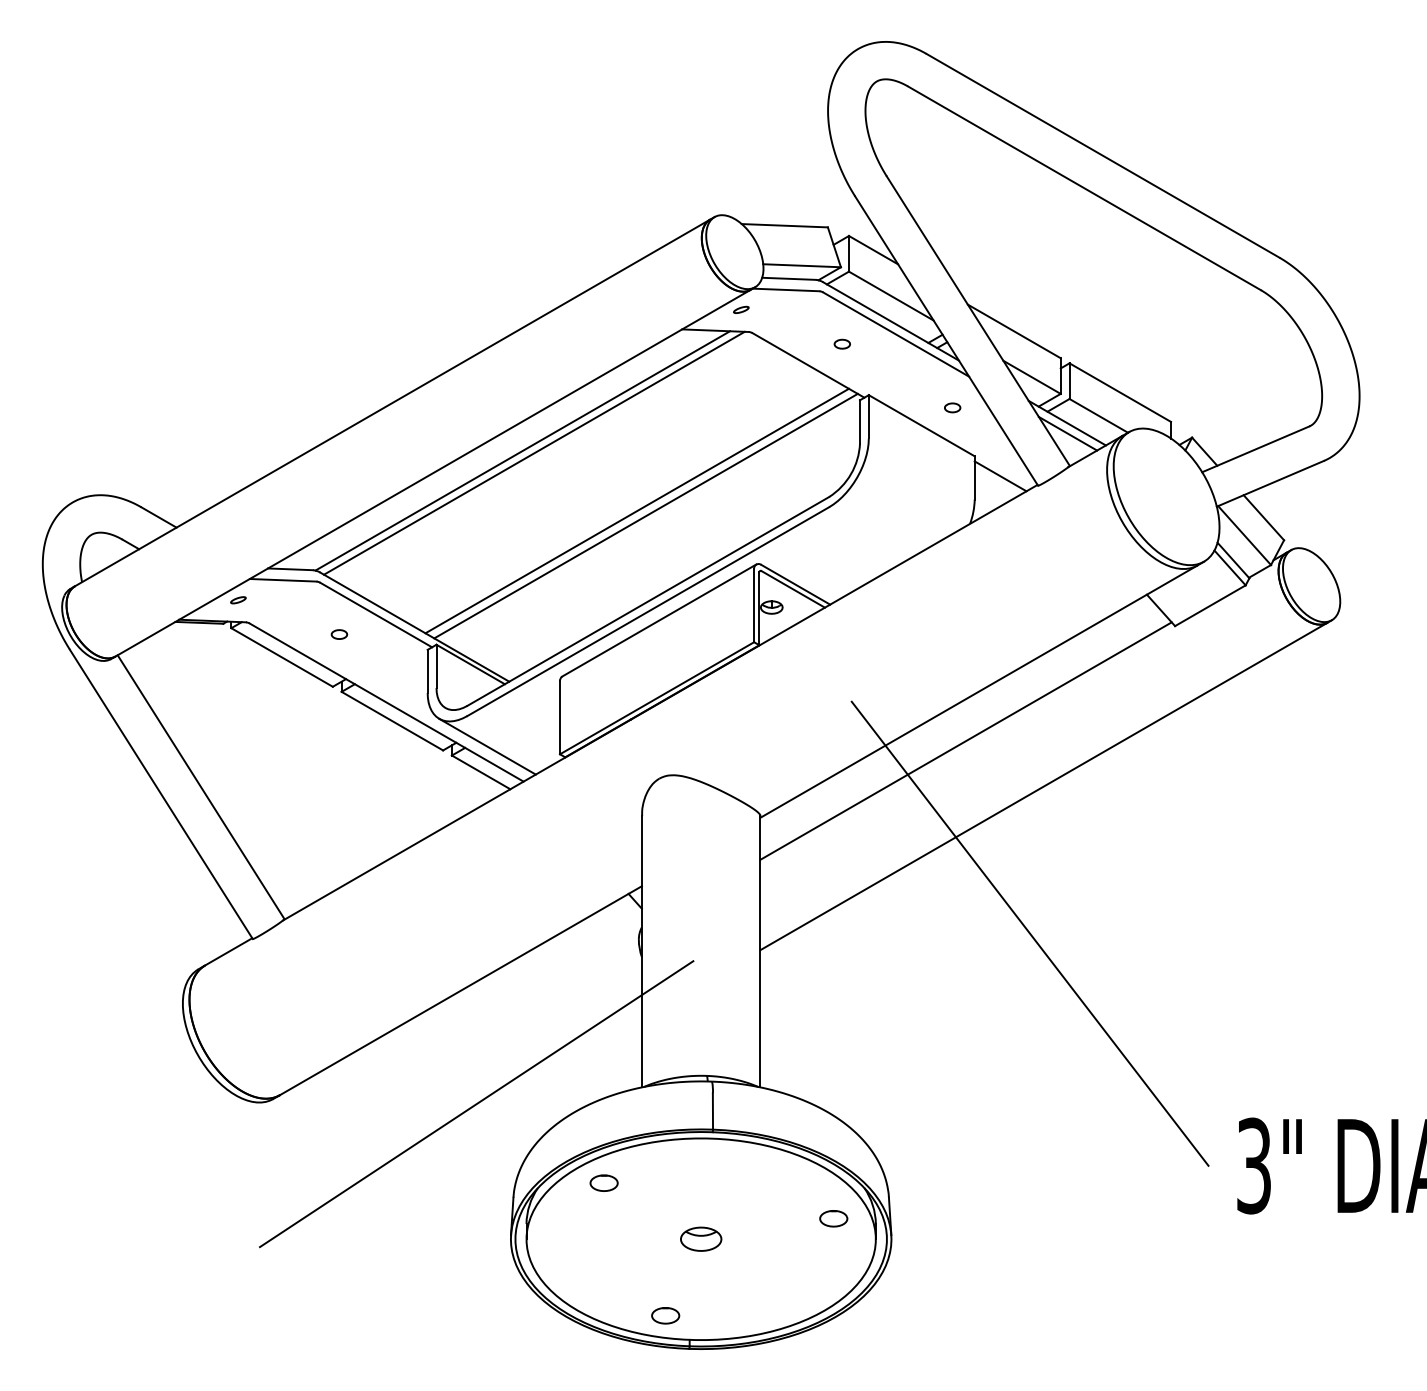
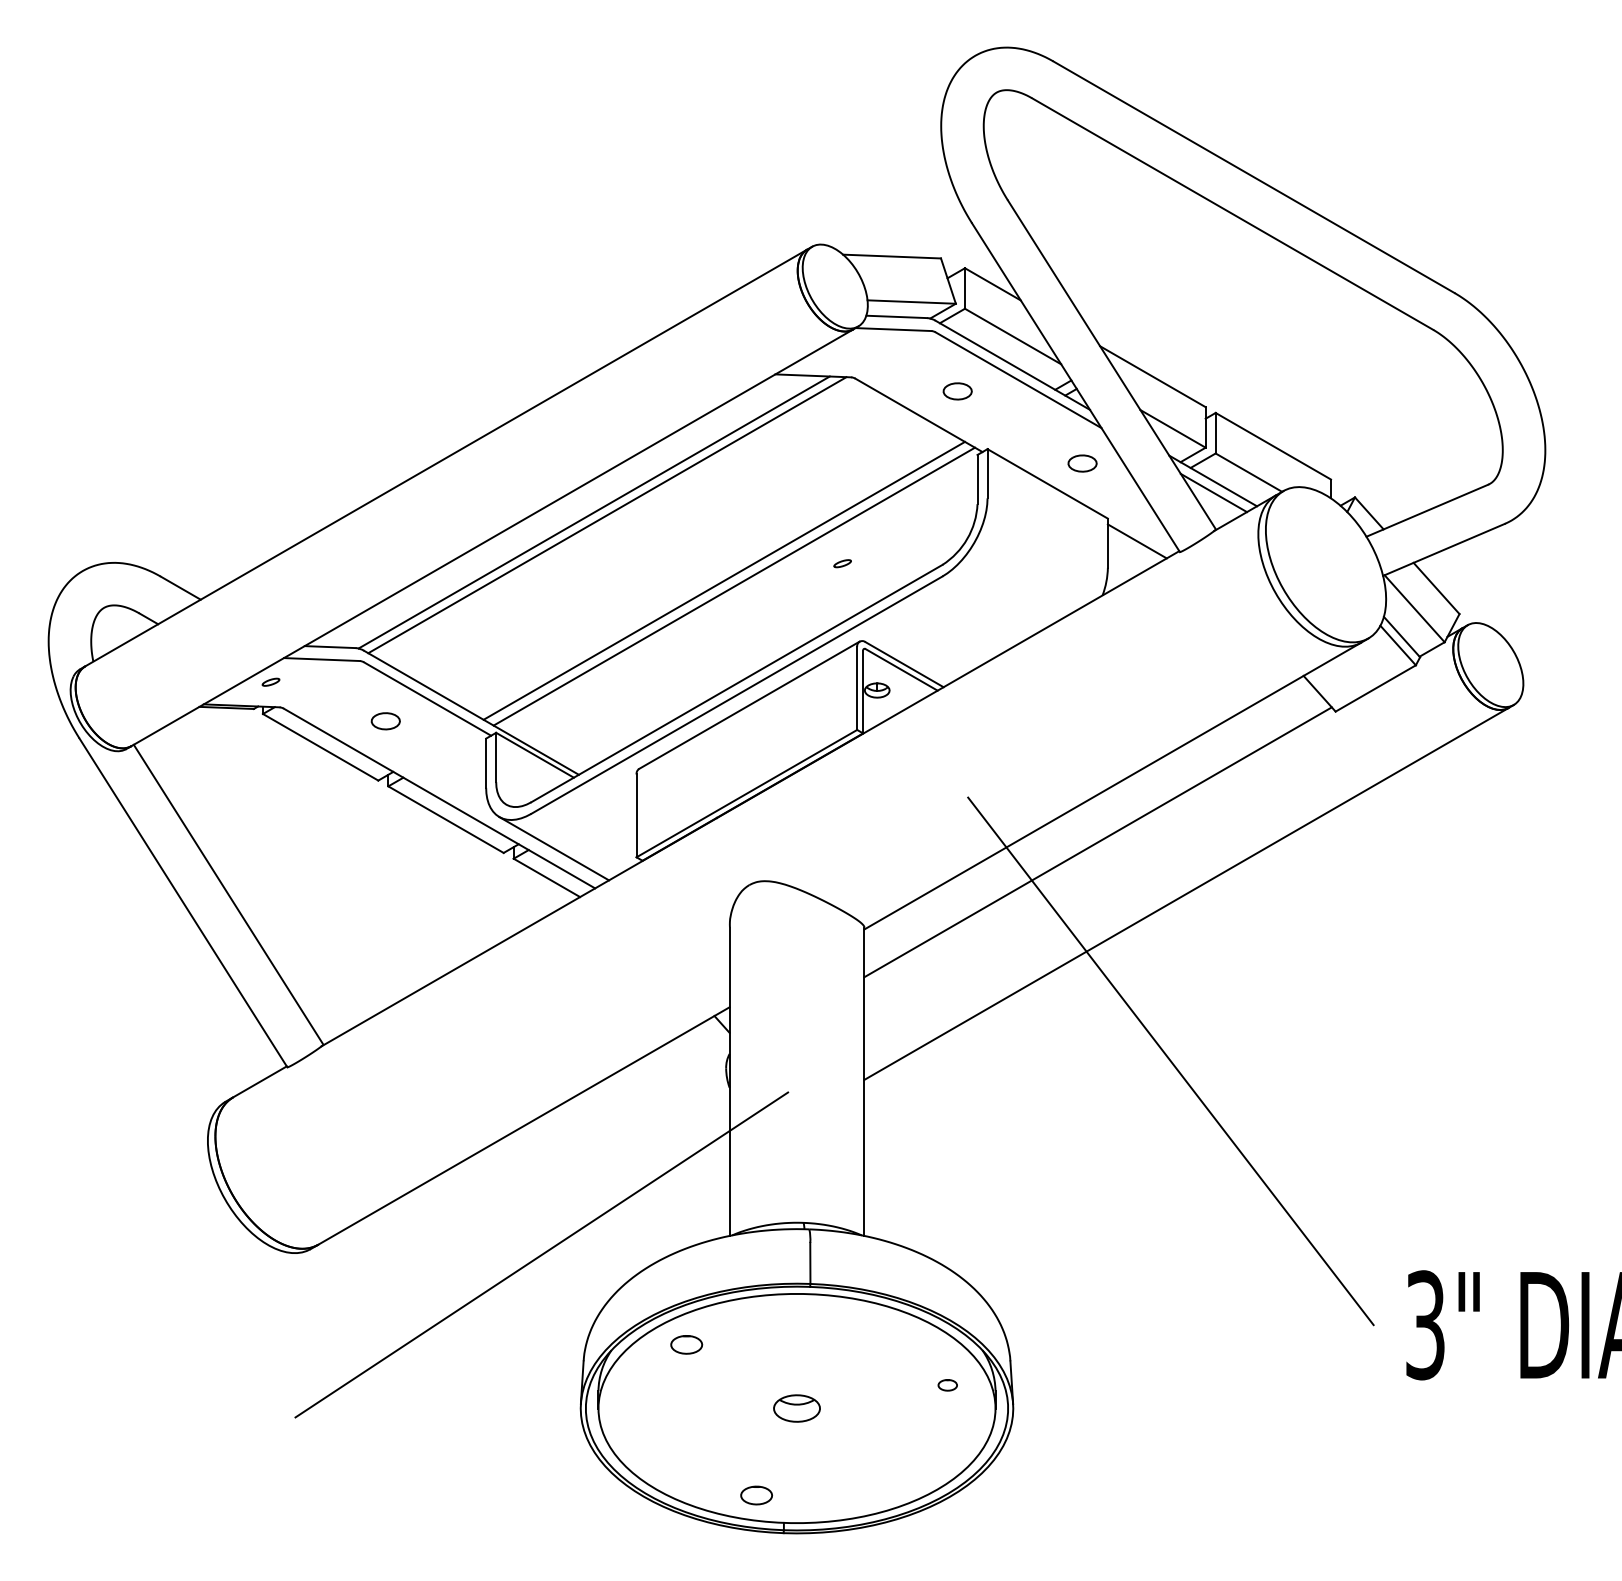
part: (741, 309) -> (842, 563), moved
part: (841, 343) -> (956, 390), size x1.6
part: (952, 407) -> (1082, 463), size x1.6
part: (339, 634) -> (385, 721), size x1.6
part: (833, 1218) -> (947, 1384), size x0.6

